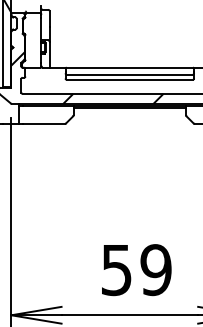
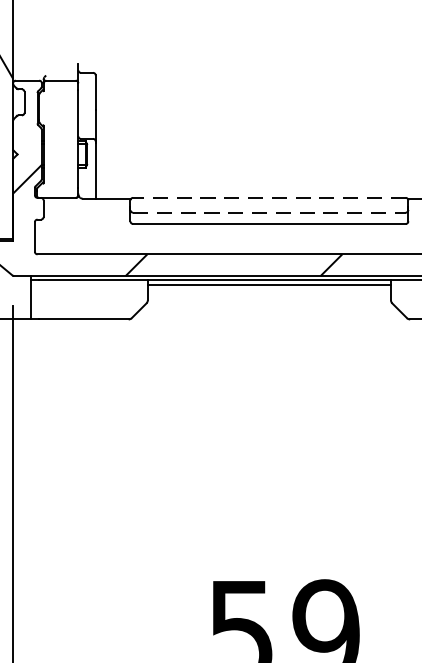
line: (129, 67) -> (268, 197), solid -> dashed
line: (130, 74) -> (270, 212), solid -> dashed

